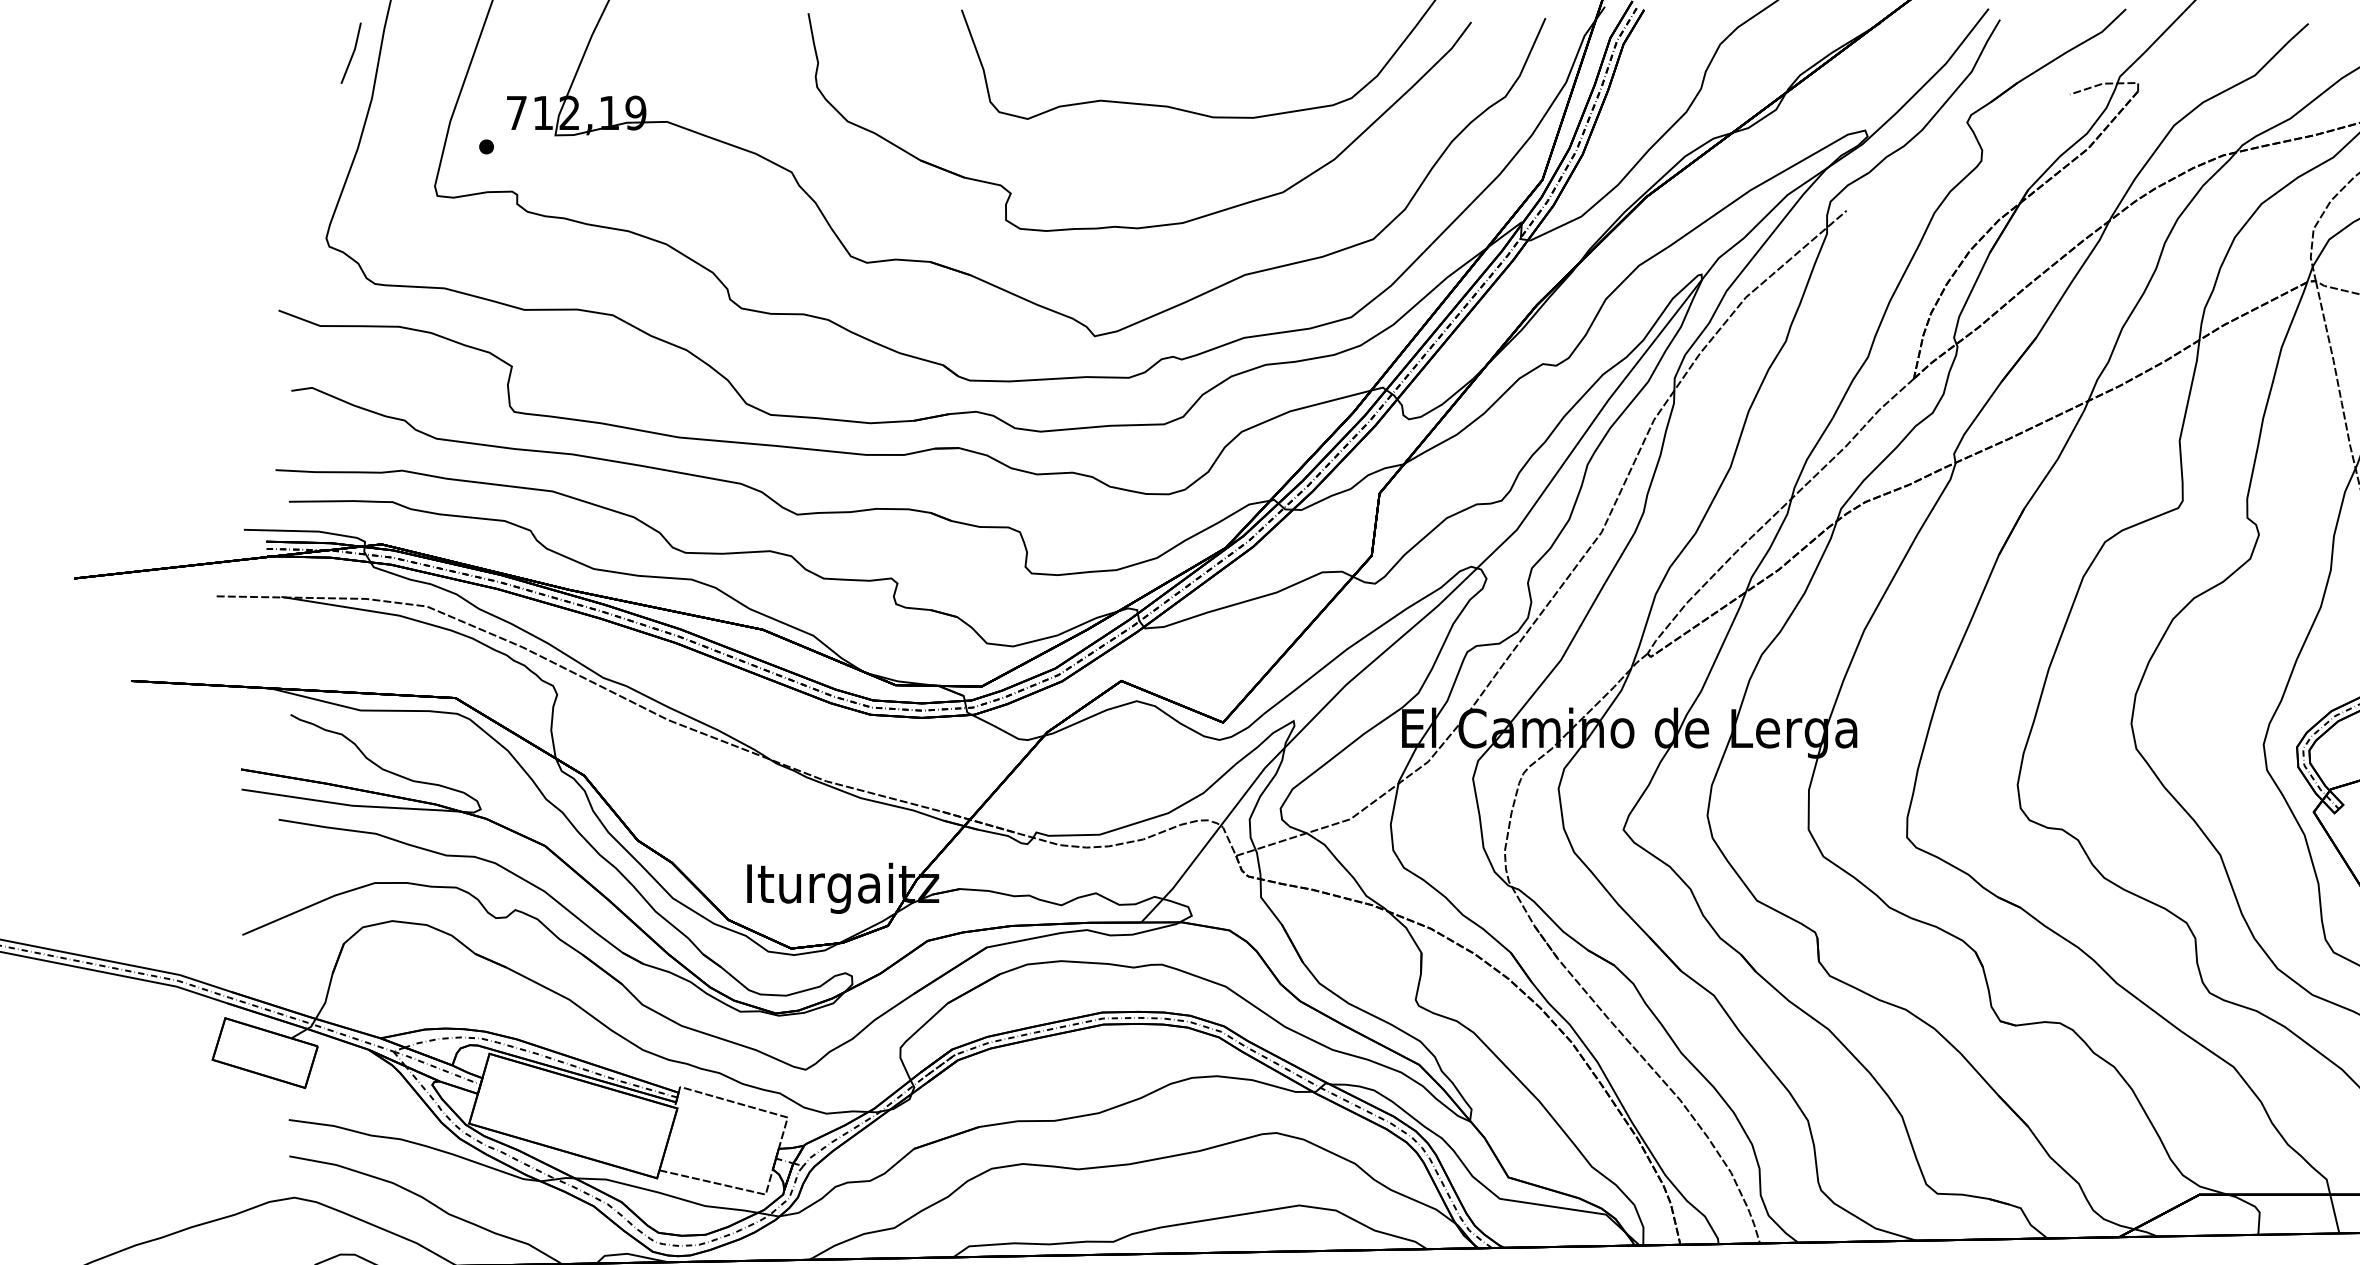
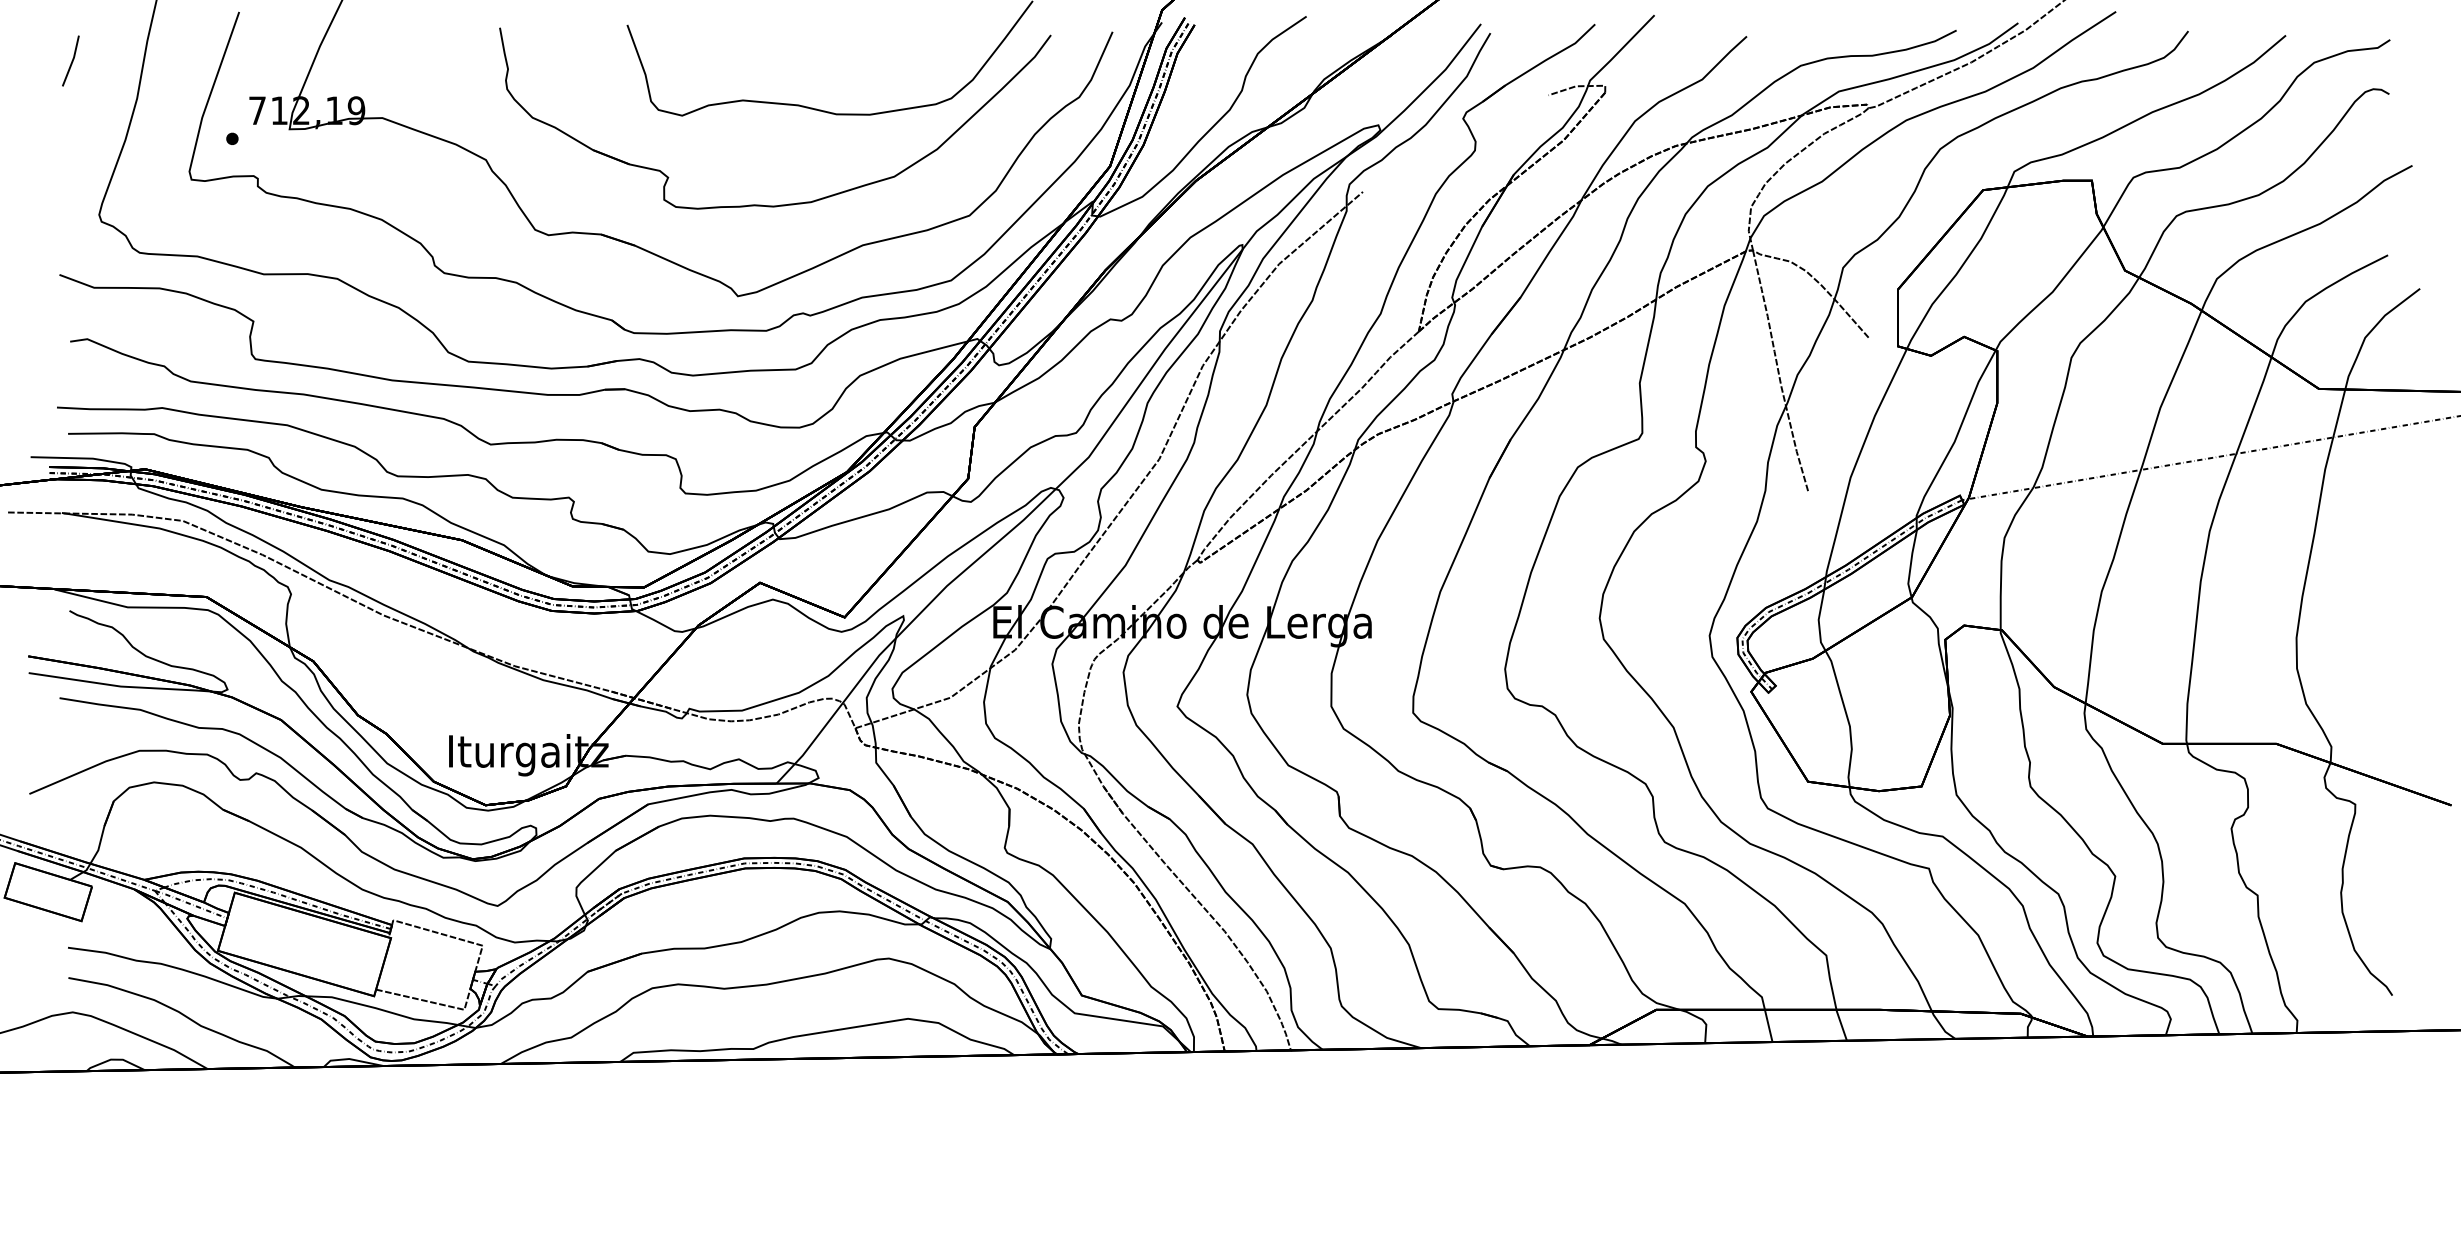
line: (351, 52) -> (71, 60), moved

